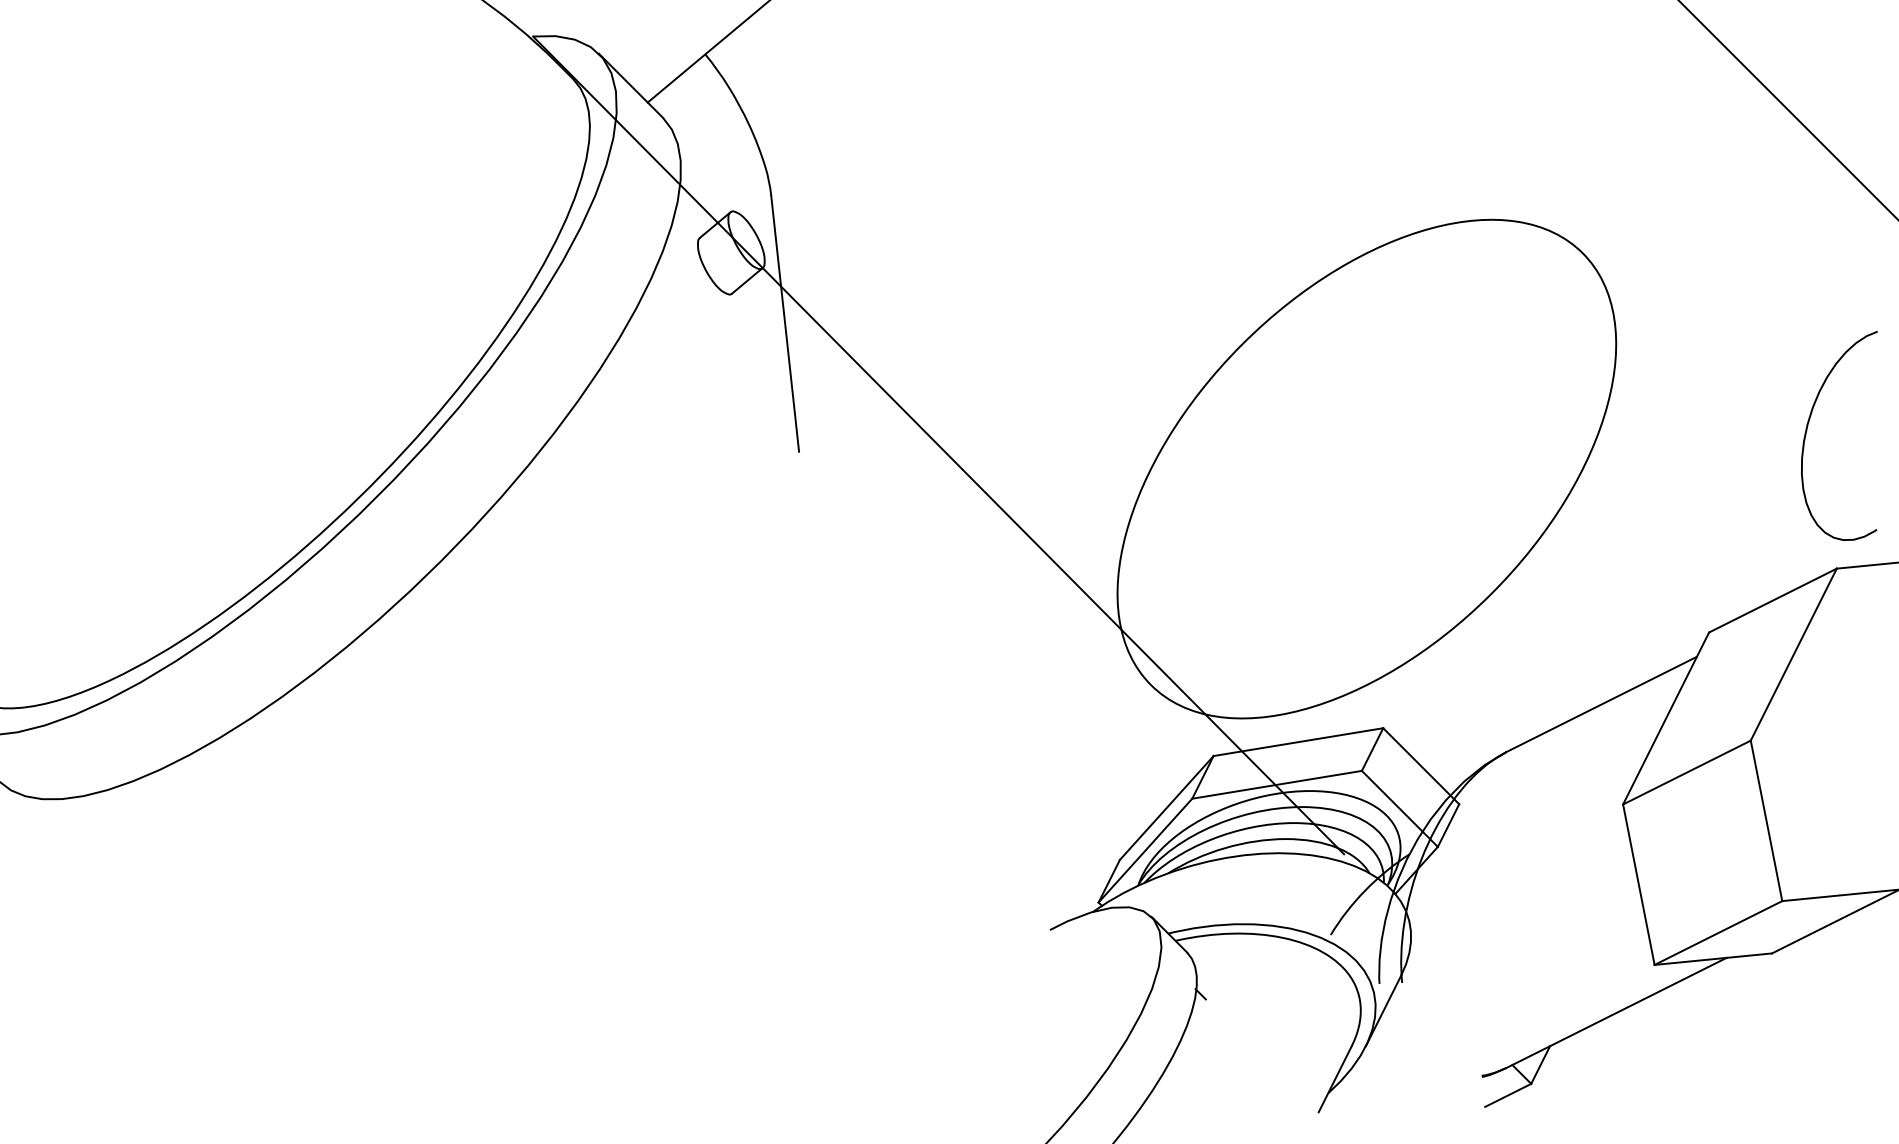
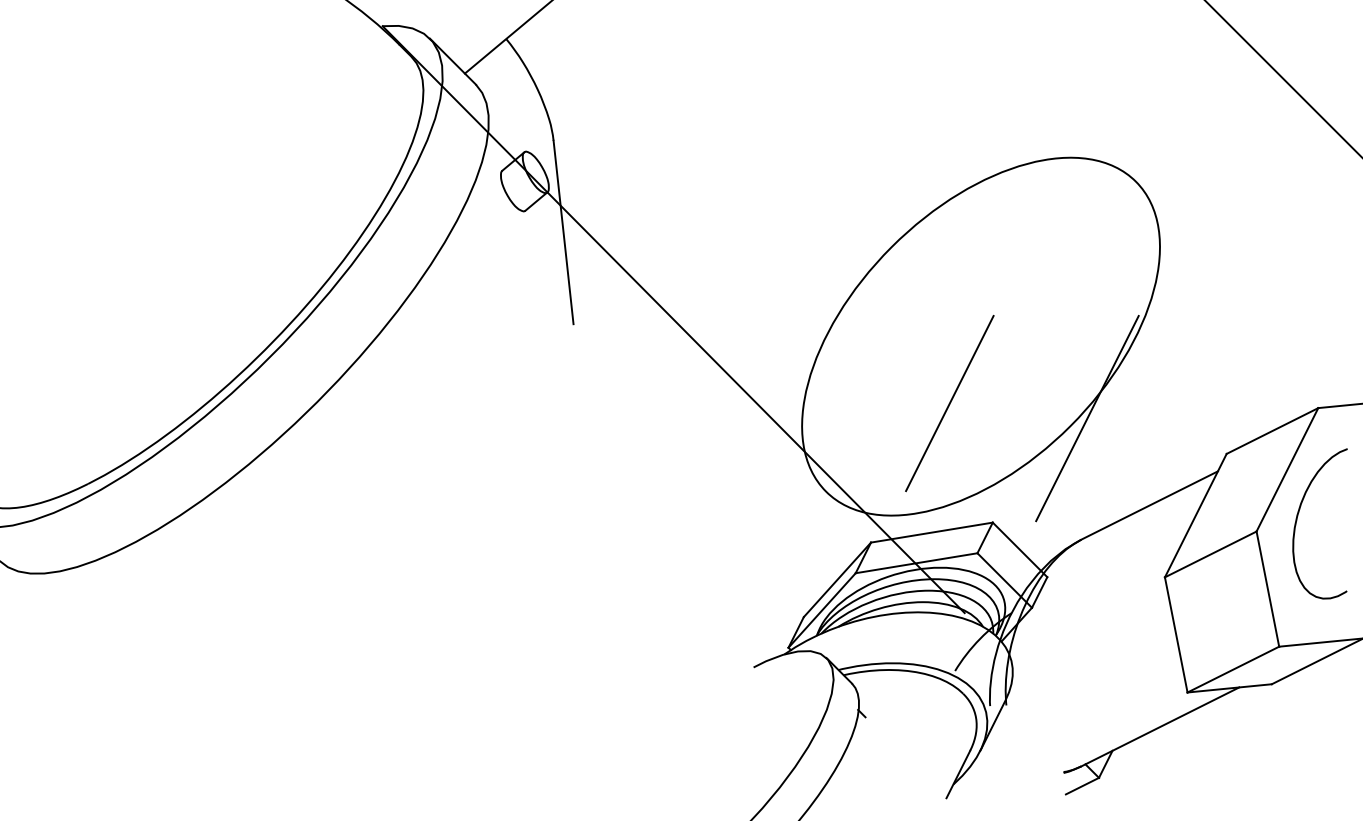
curve: (1808, 426) -> (1298, 517), moved
line: (1323, 562) -> (949, 403), added
line: (1514, 583) -> (1087, 418), added

